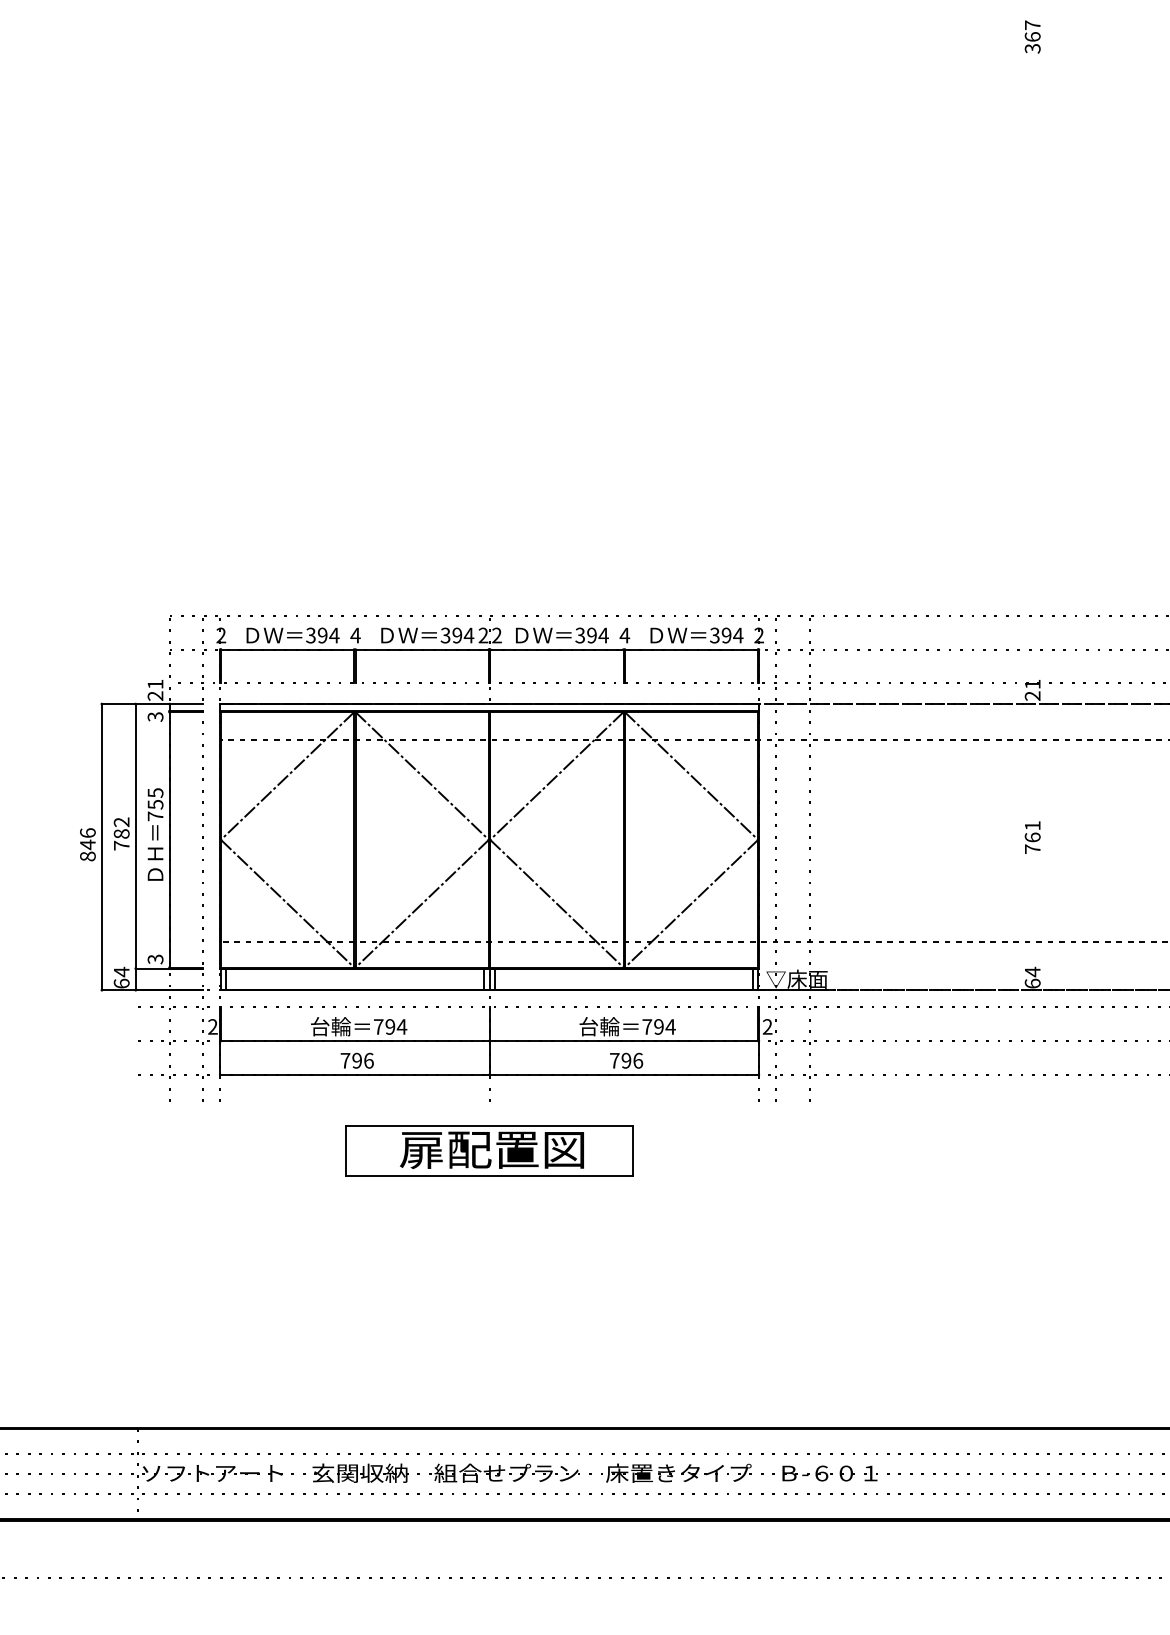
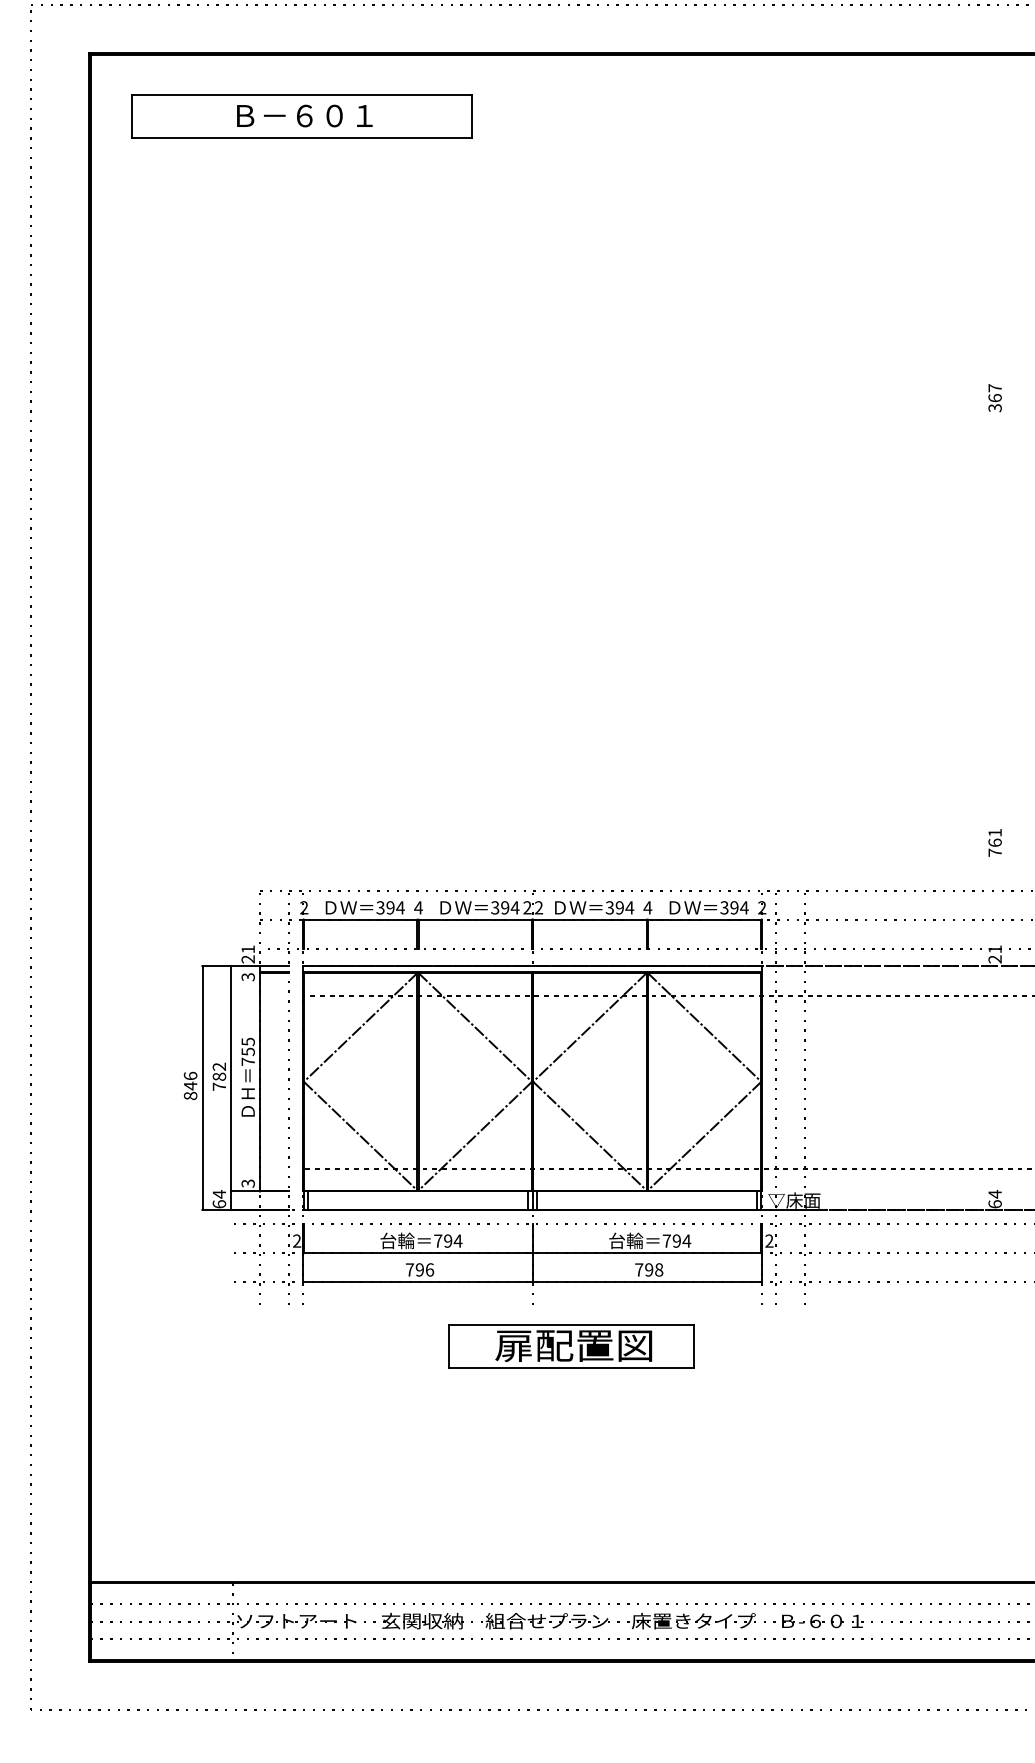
text: (1031, 837) -> (994, 842), moved
text: (638, 1060) -> (659, 1269), 796 -> 798
part: (489, 1150) -> (571, 1346), moved

